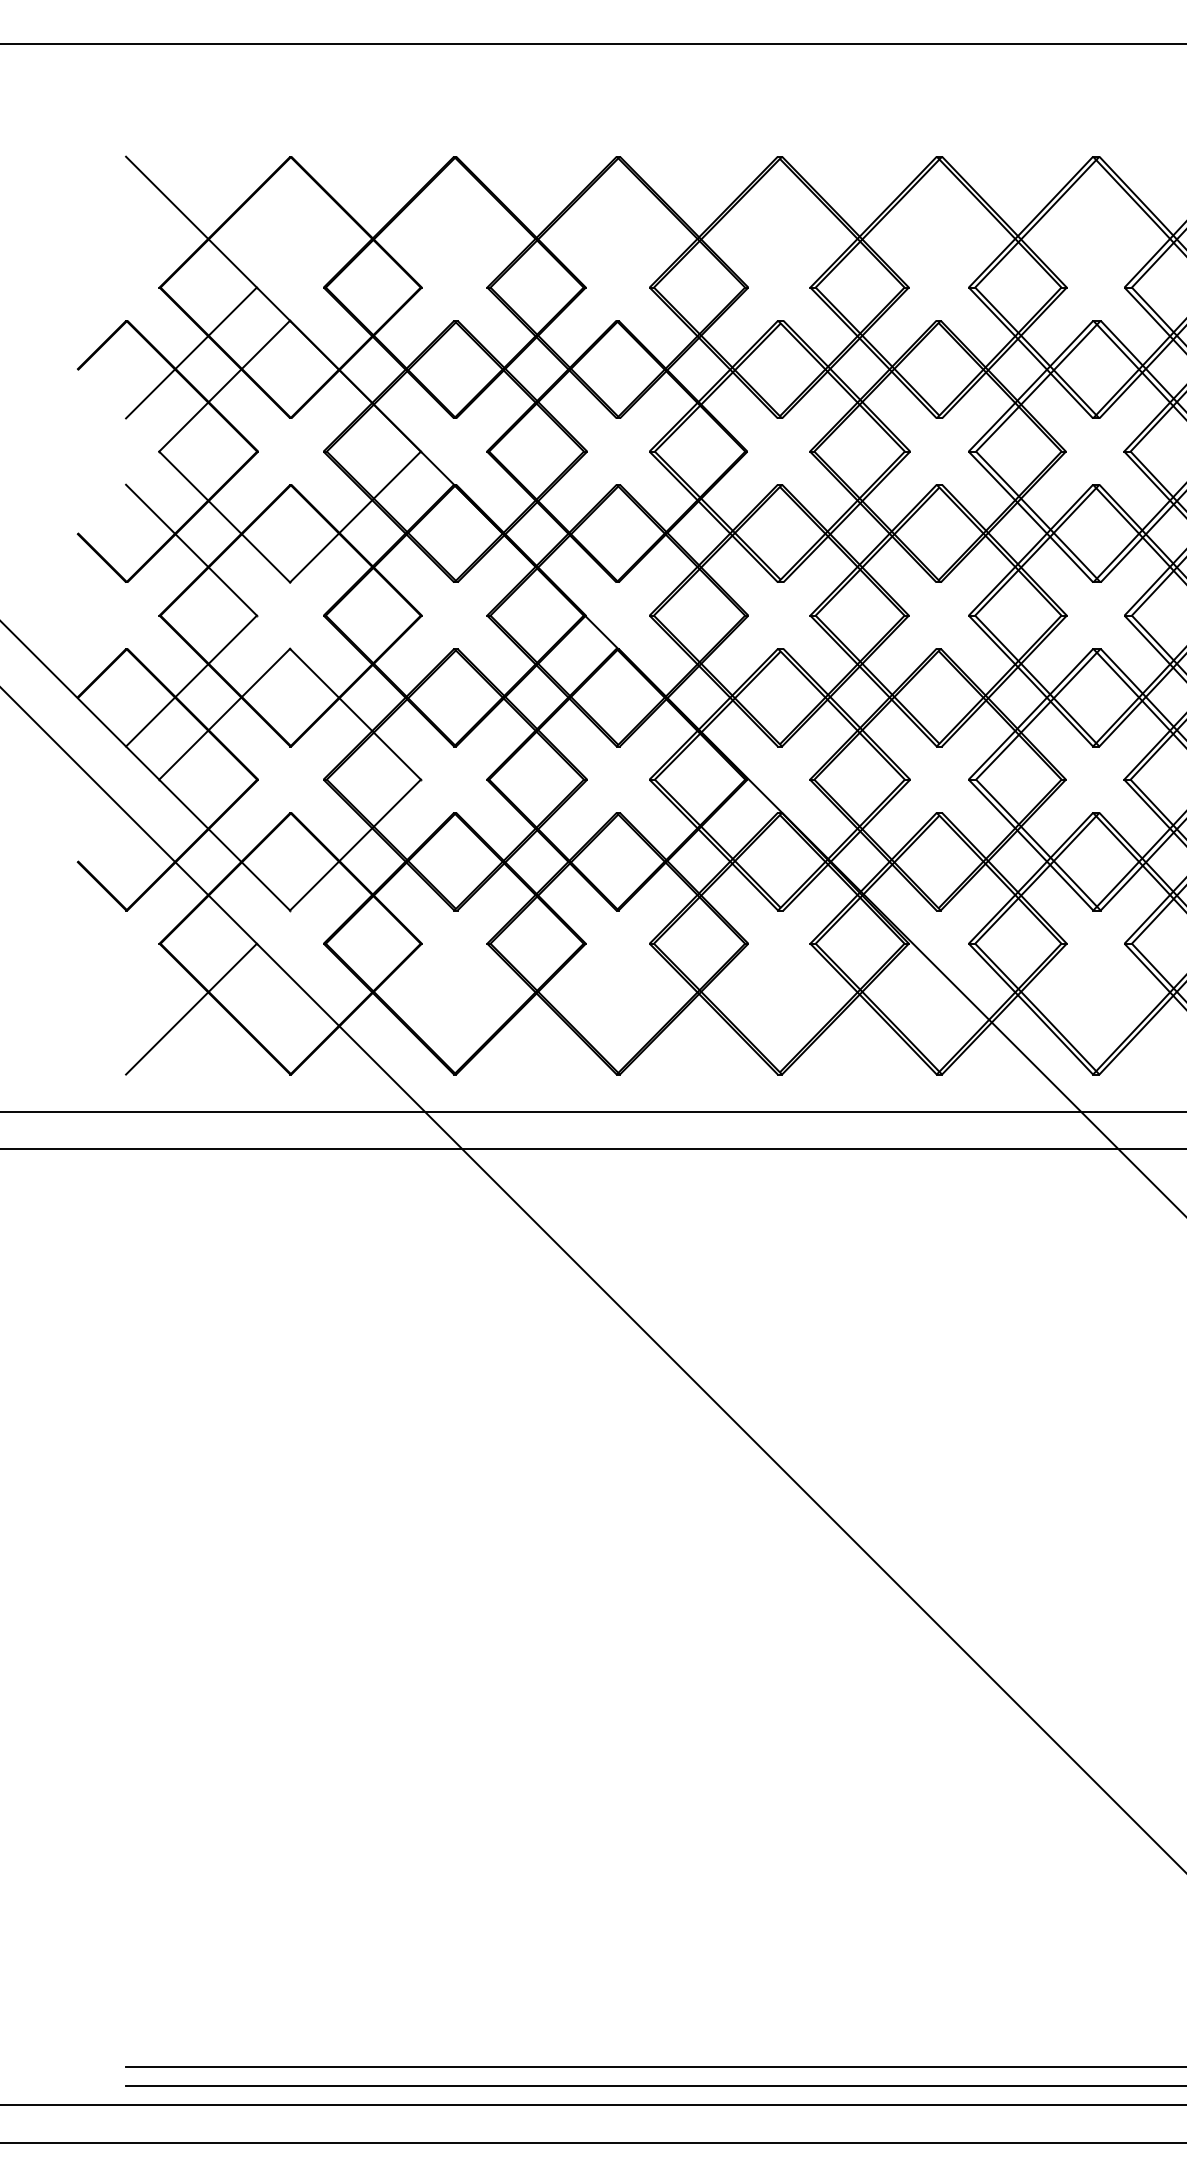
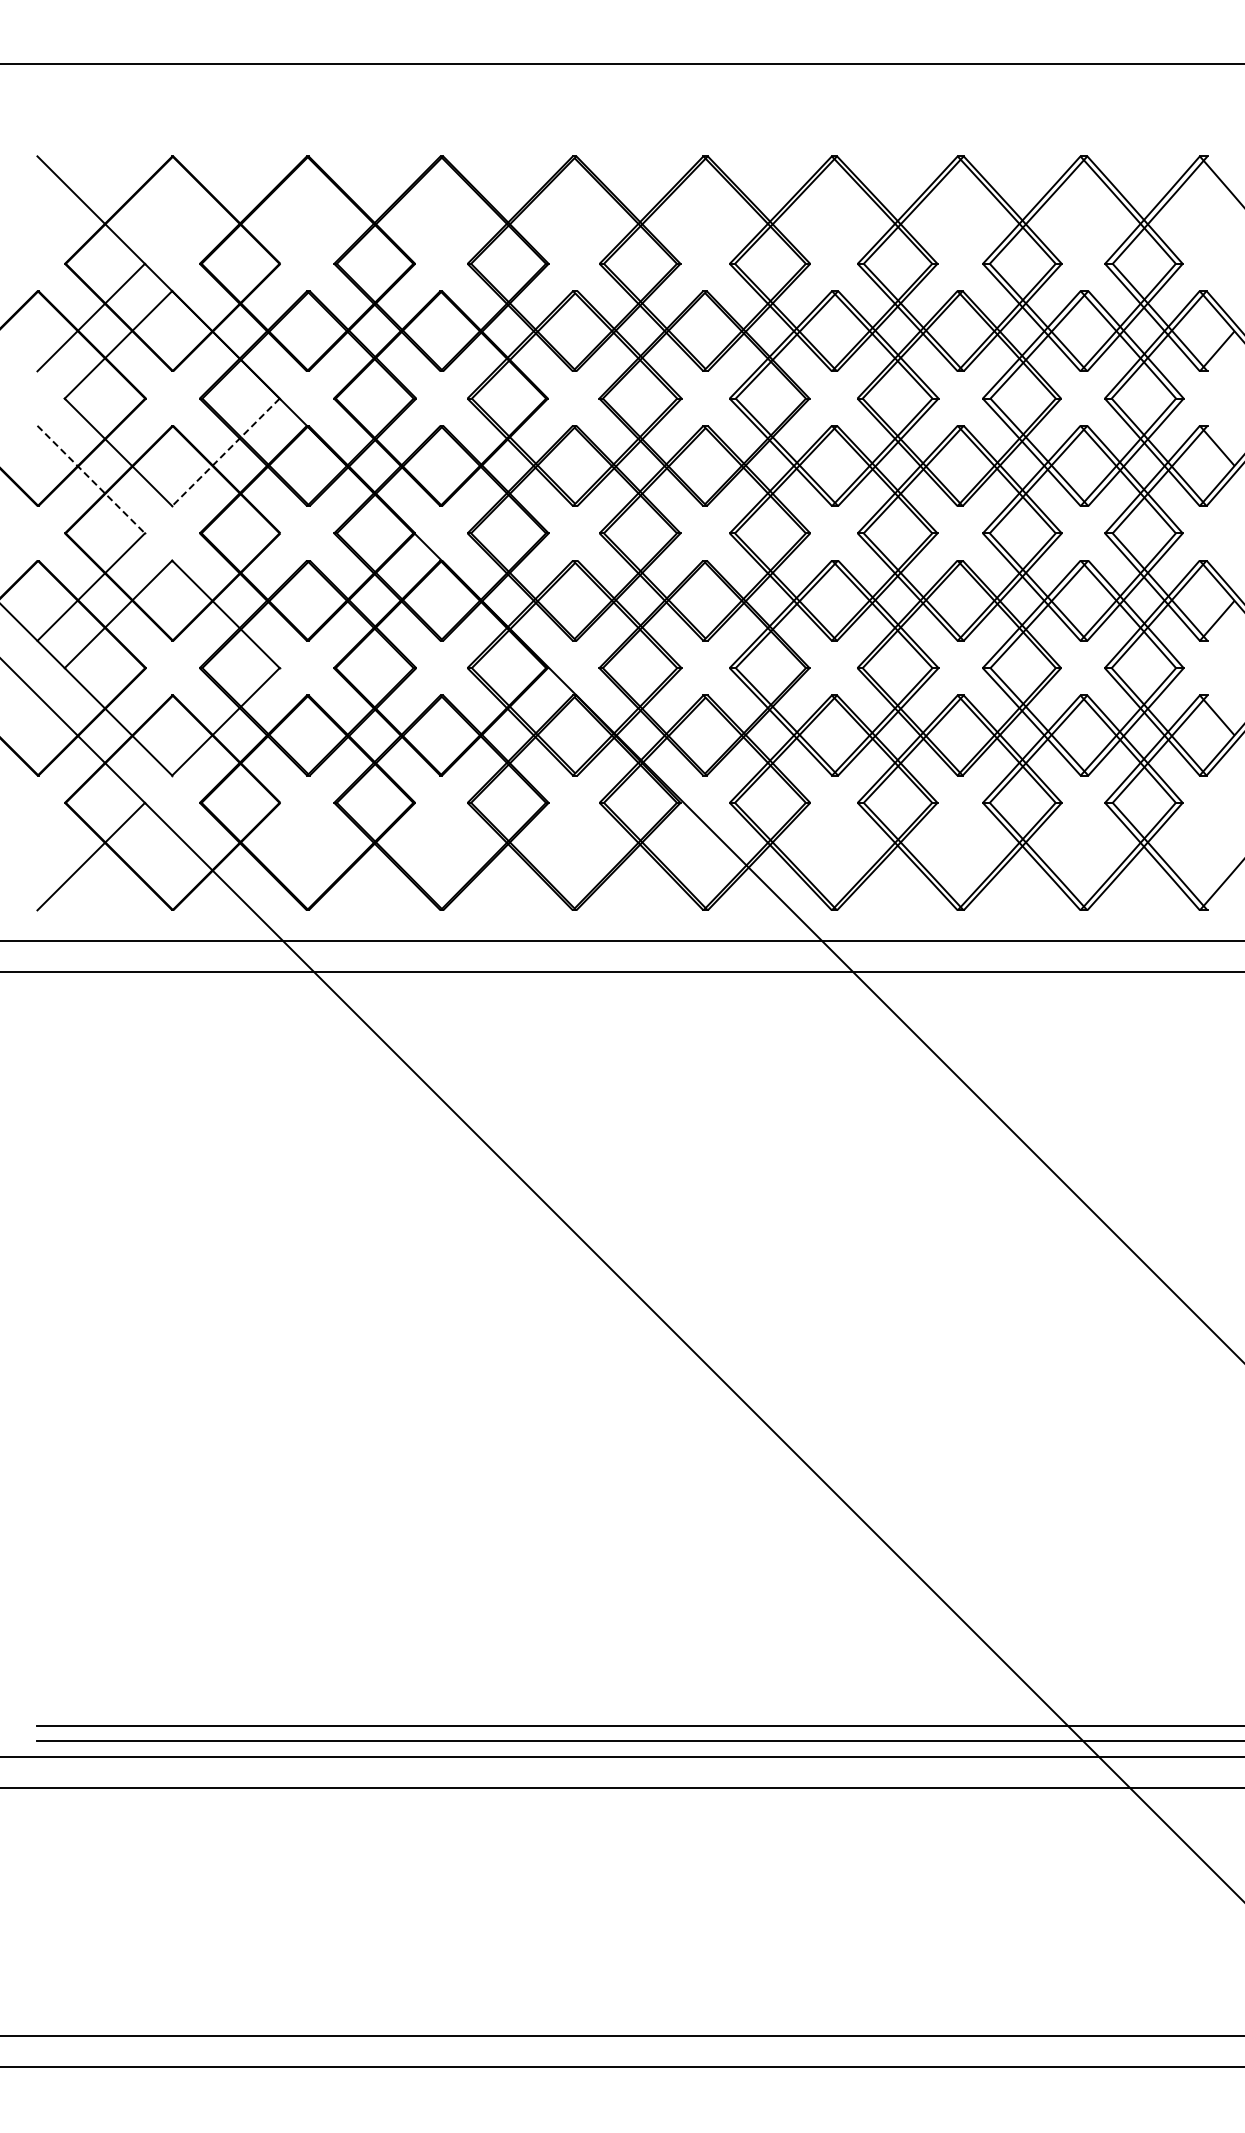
line: (354, 517) -> (225, 452), solid -> dashed
line: (191, 550) -> (91, 479), solid -> dashed

